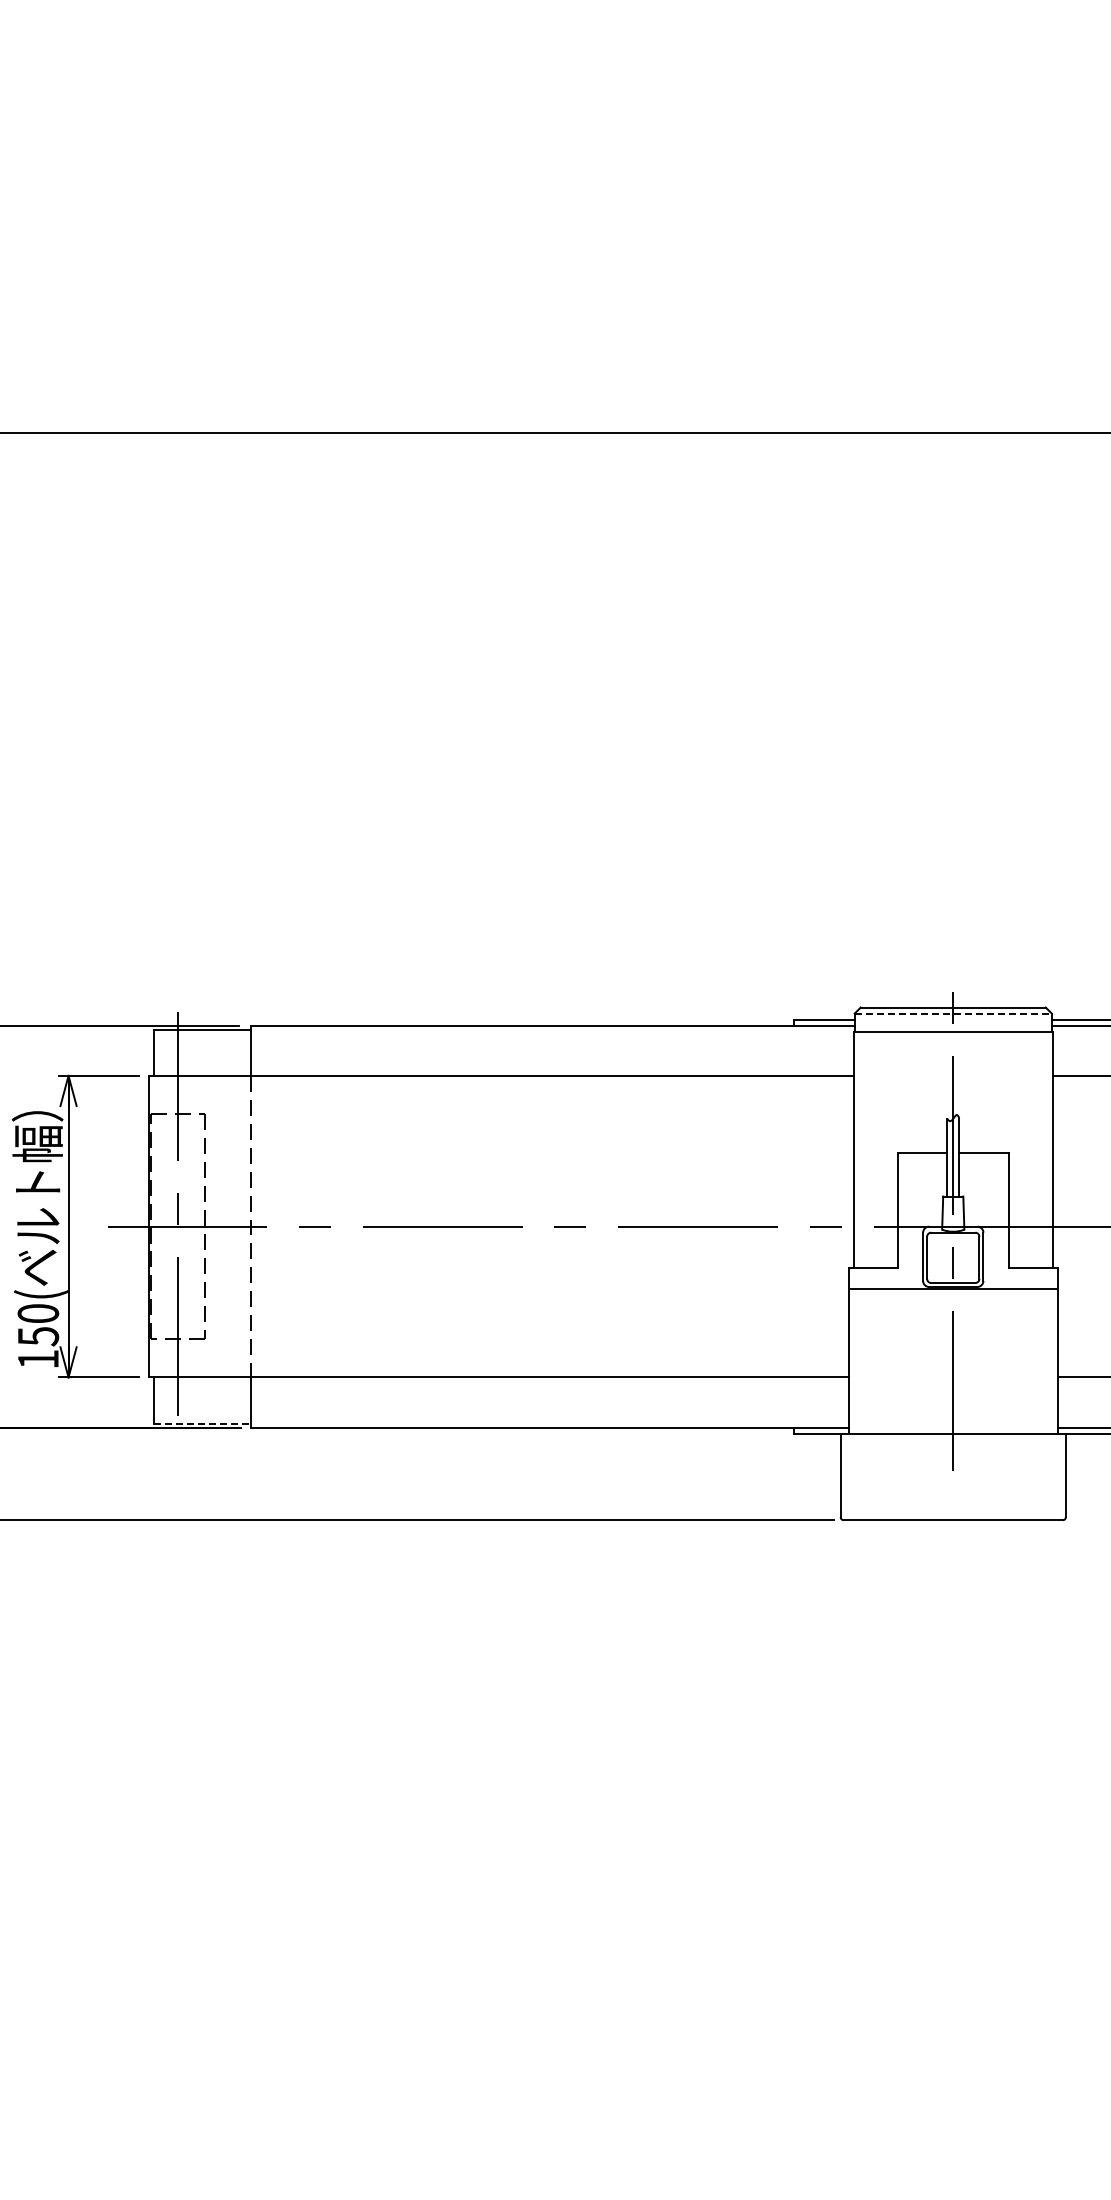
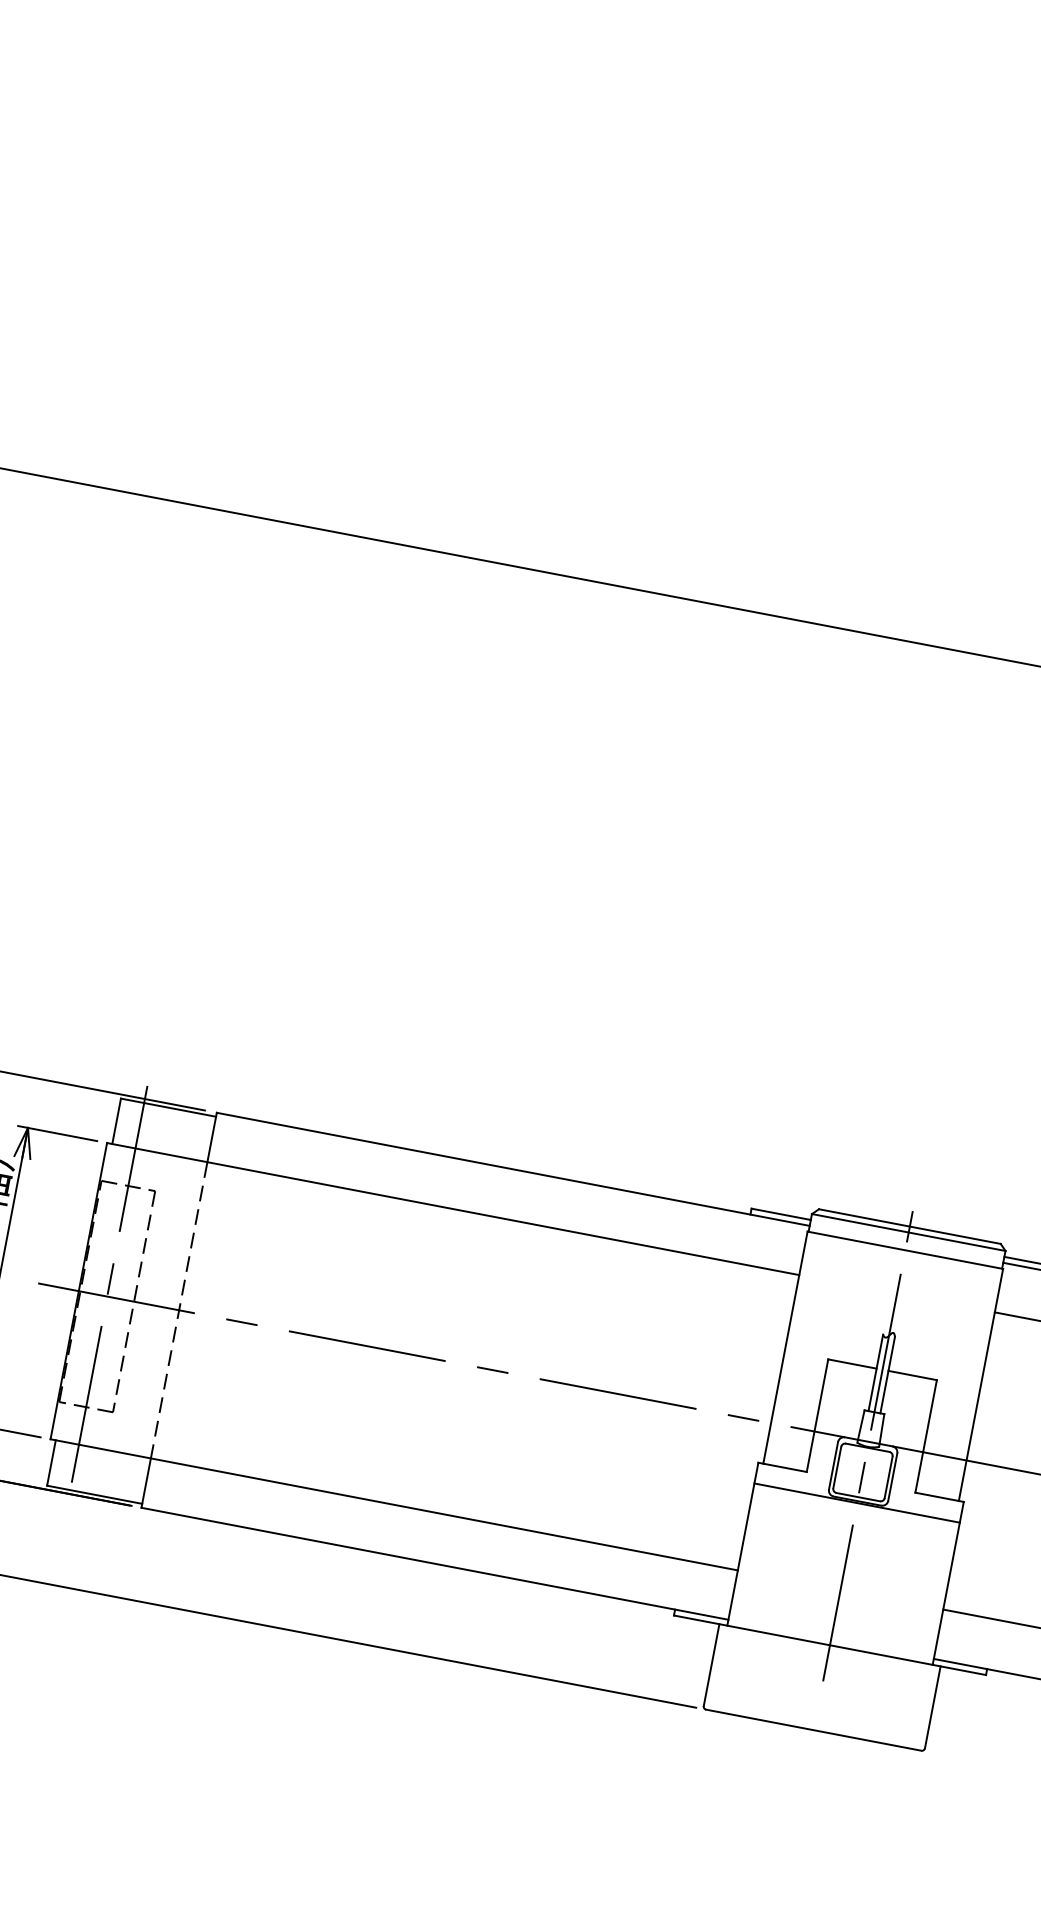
line: (953, 1013) -> (908, 1232), dashed -> solid
line: (203, 1423) -> (95, 1494), dashed -> solid

